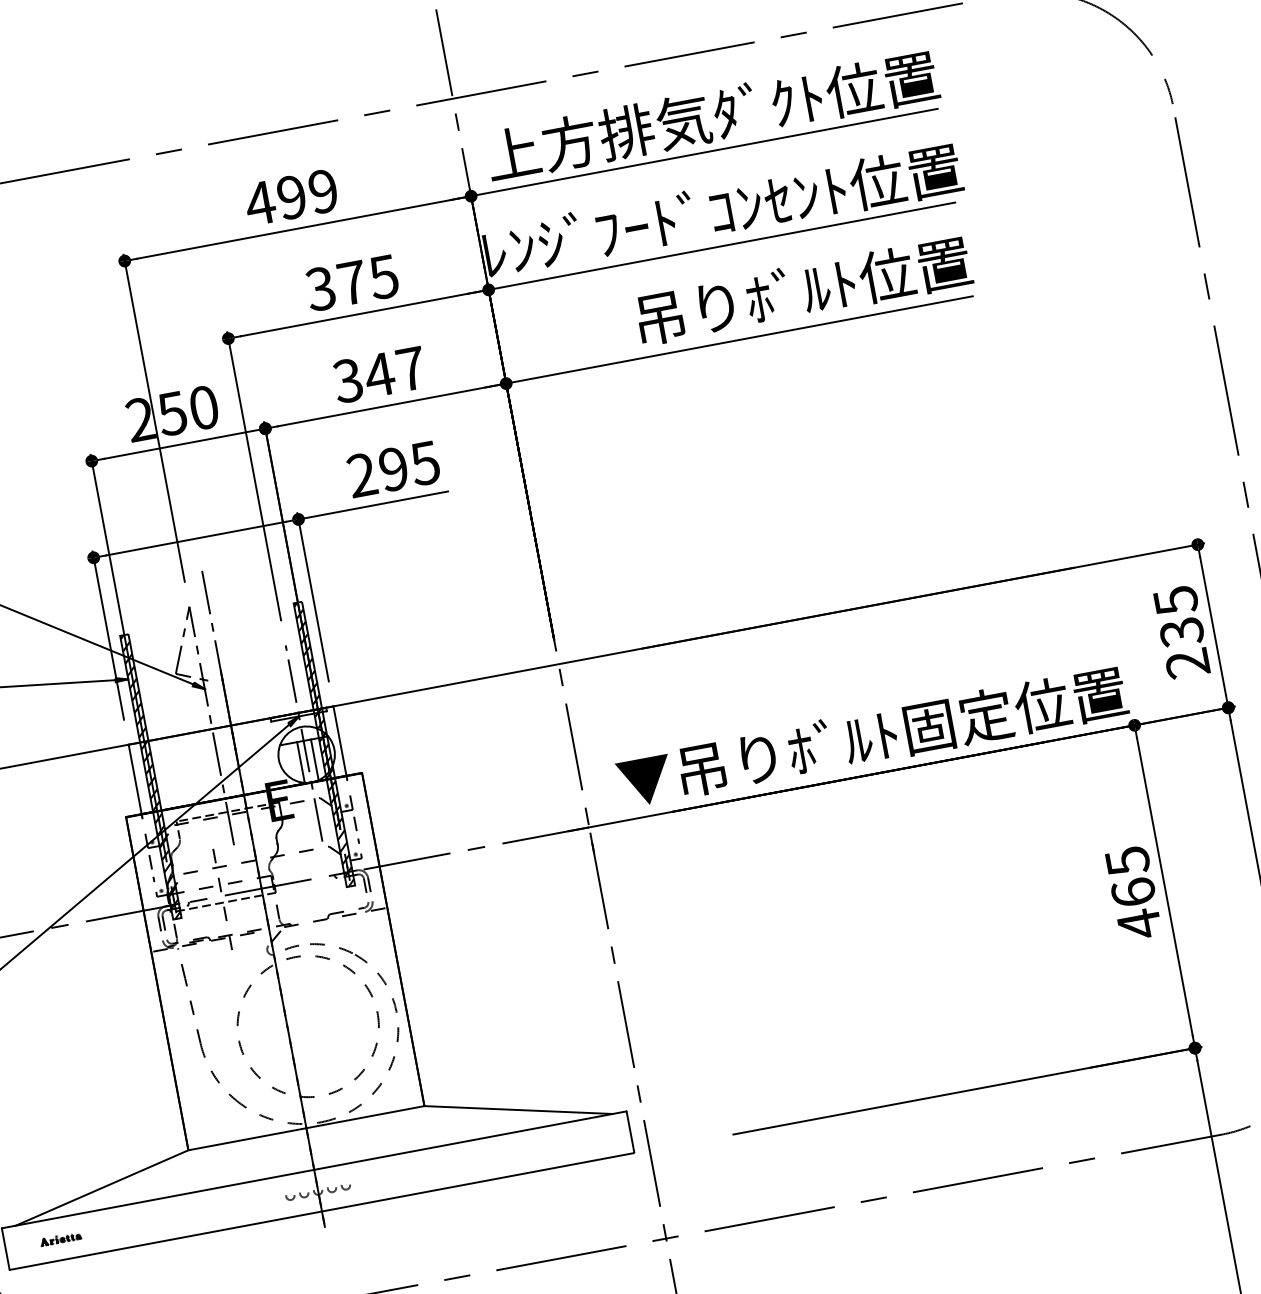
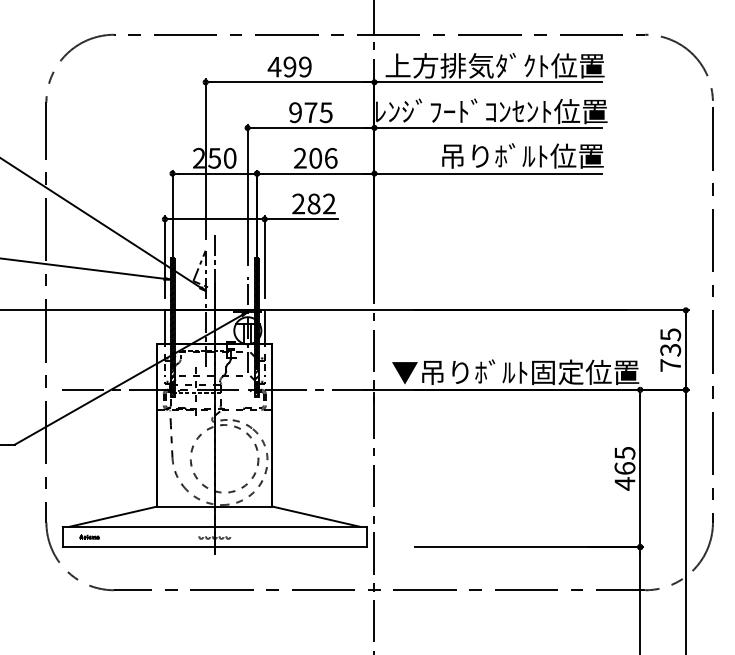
text: (320, 288) -> (295, 112), 375 -> 975
text: (378, 373) -> (315, 157), 347 -> 206
text: (408, 465) -> (321, 203), 295 -> 282
text: (1187, 663) -> (670, 365), 235 -> 735

